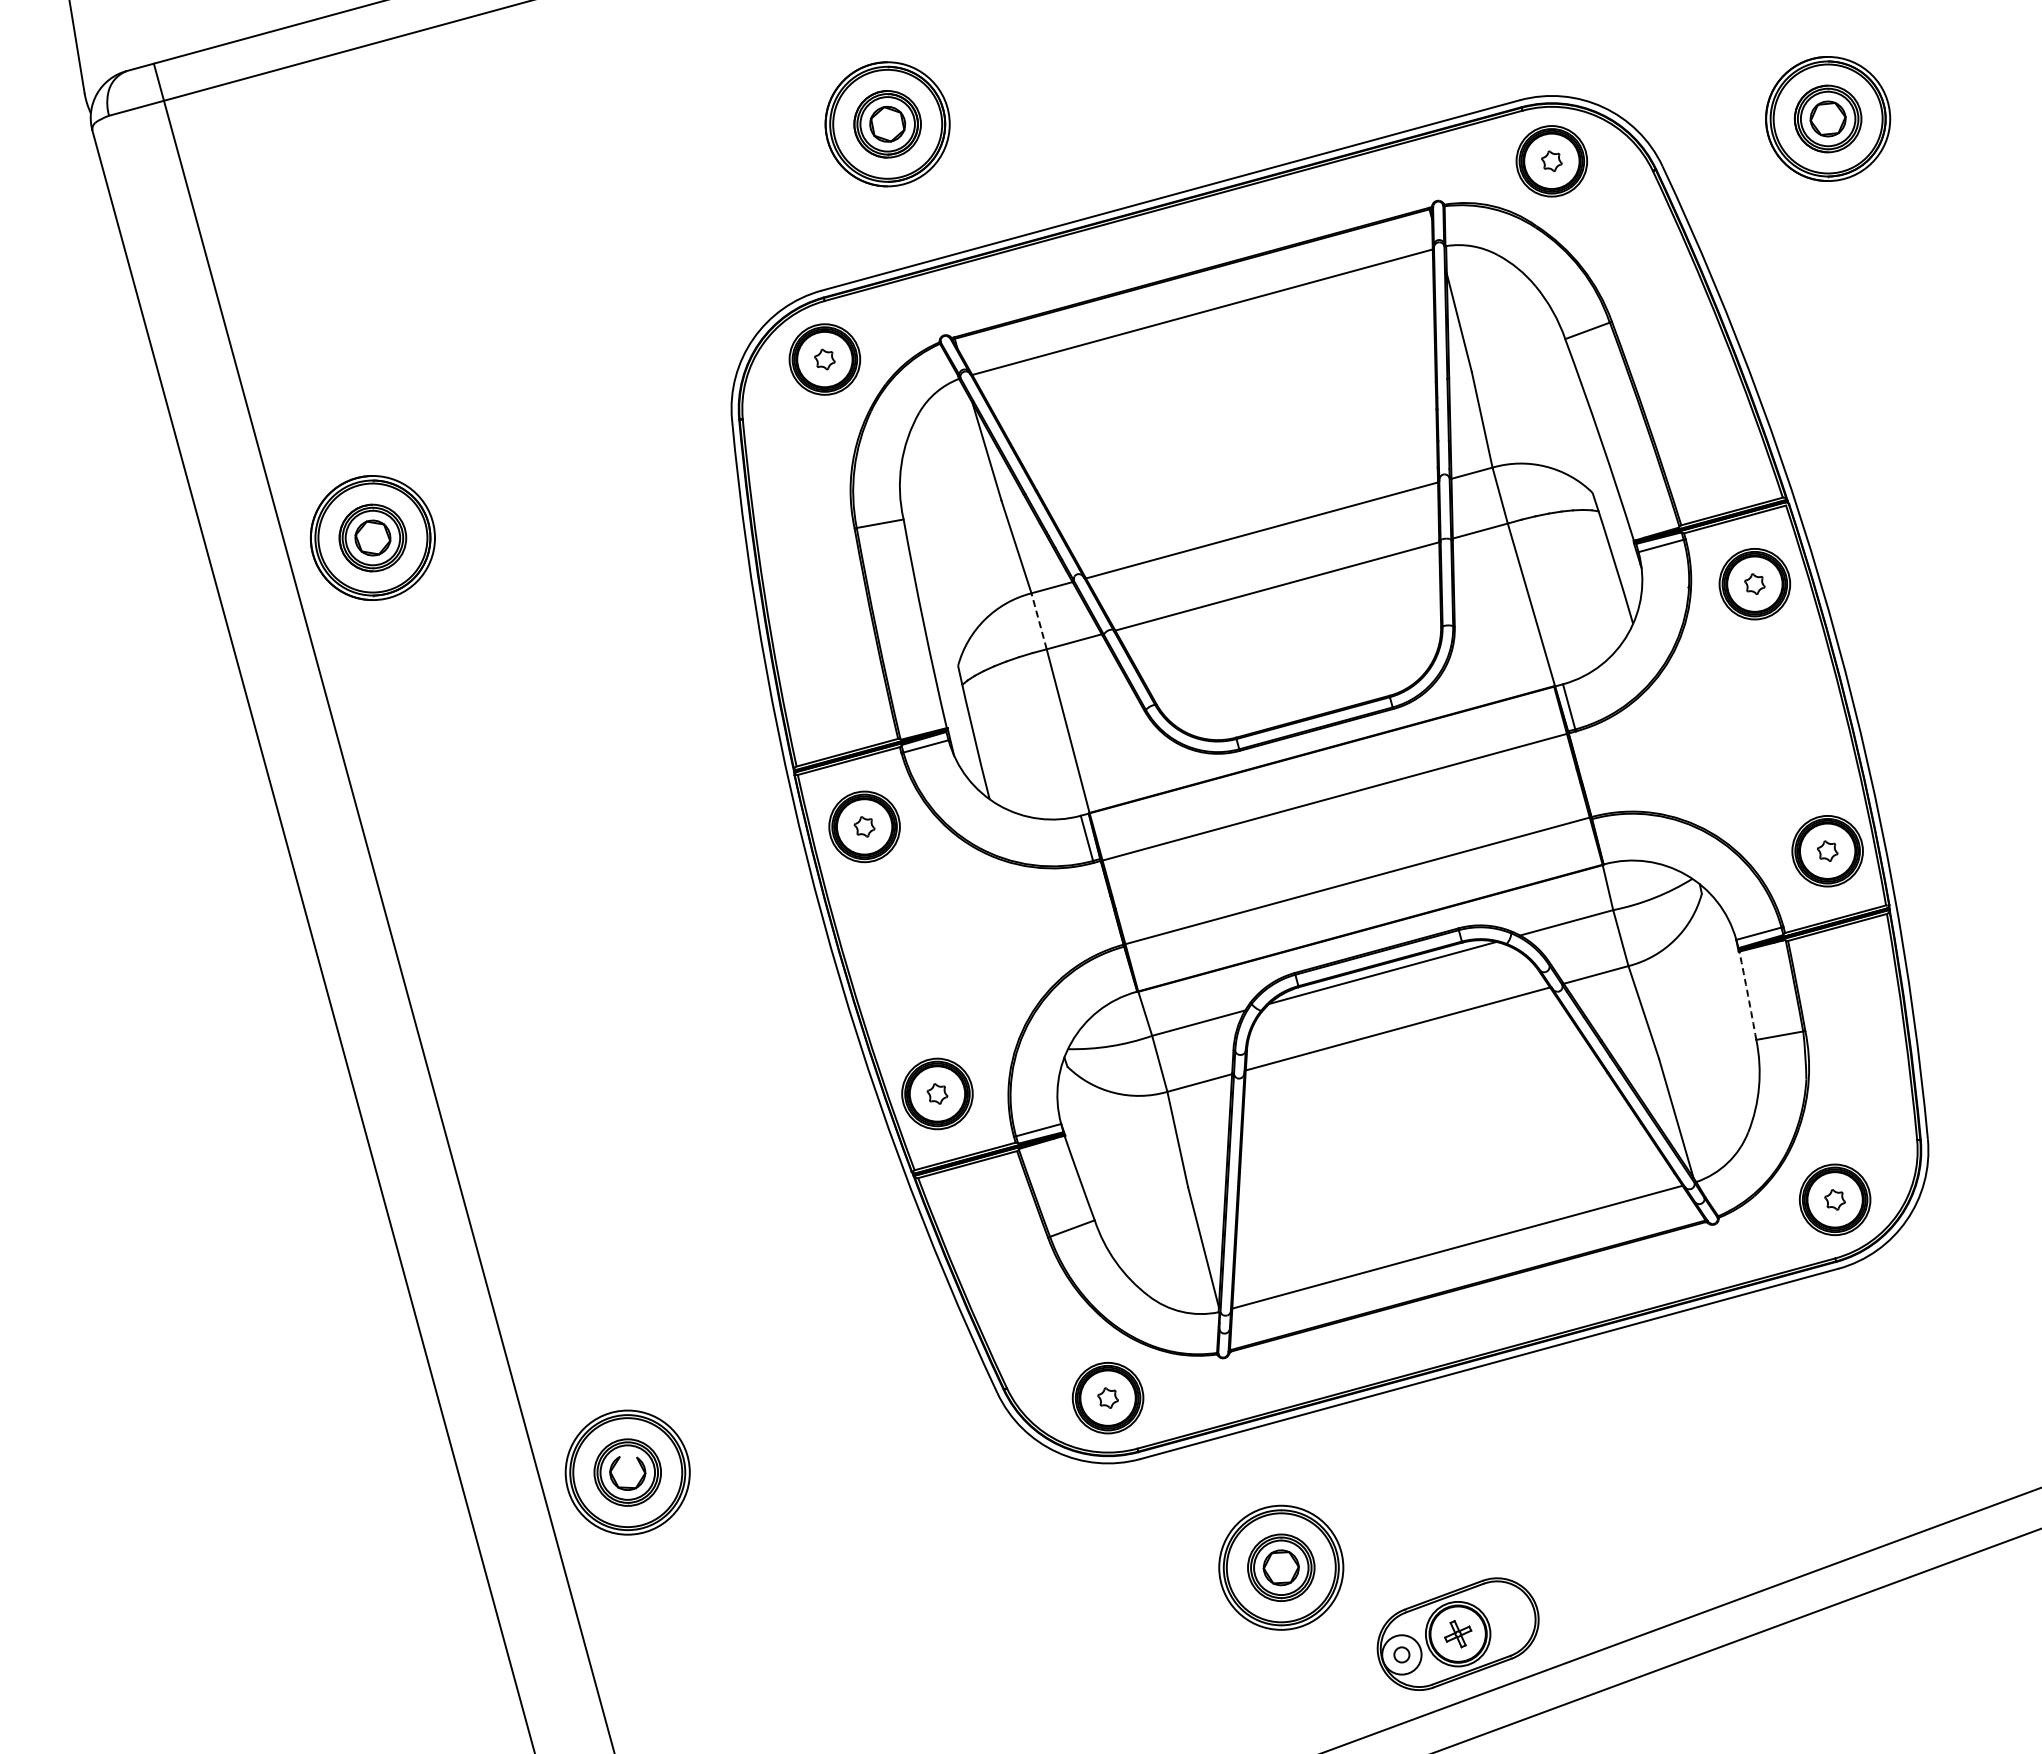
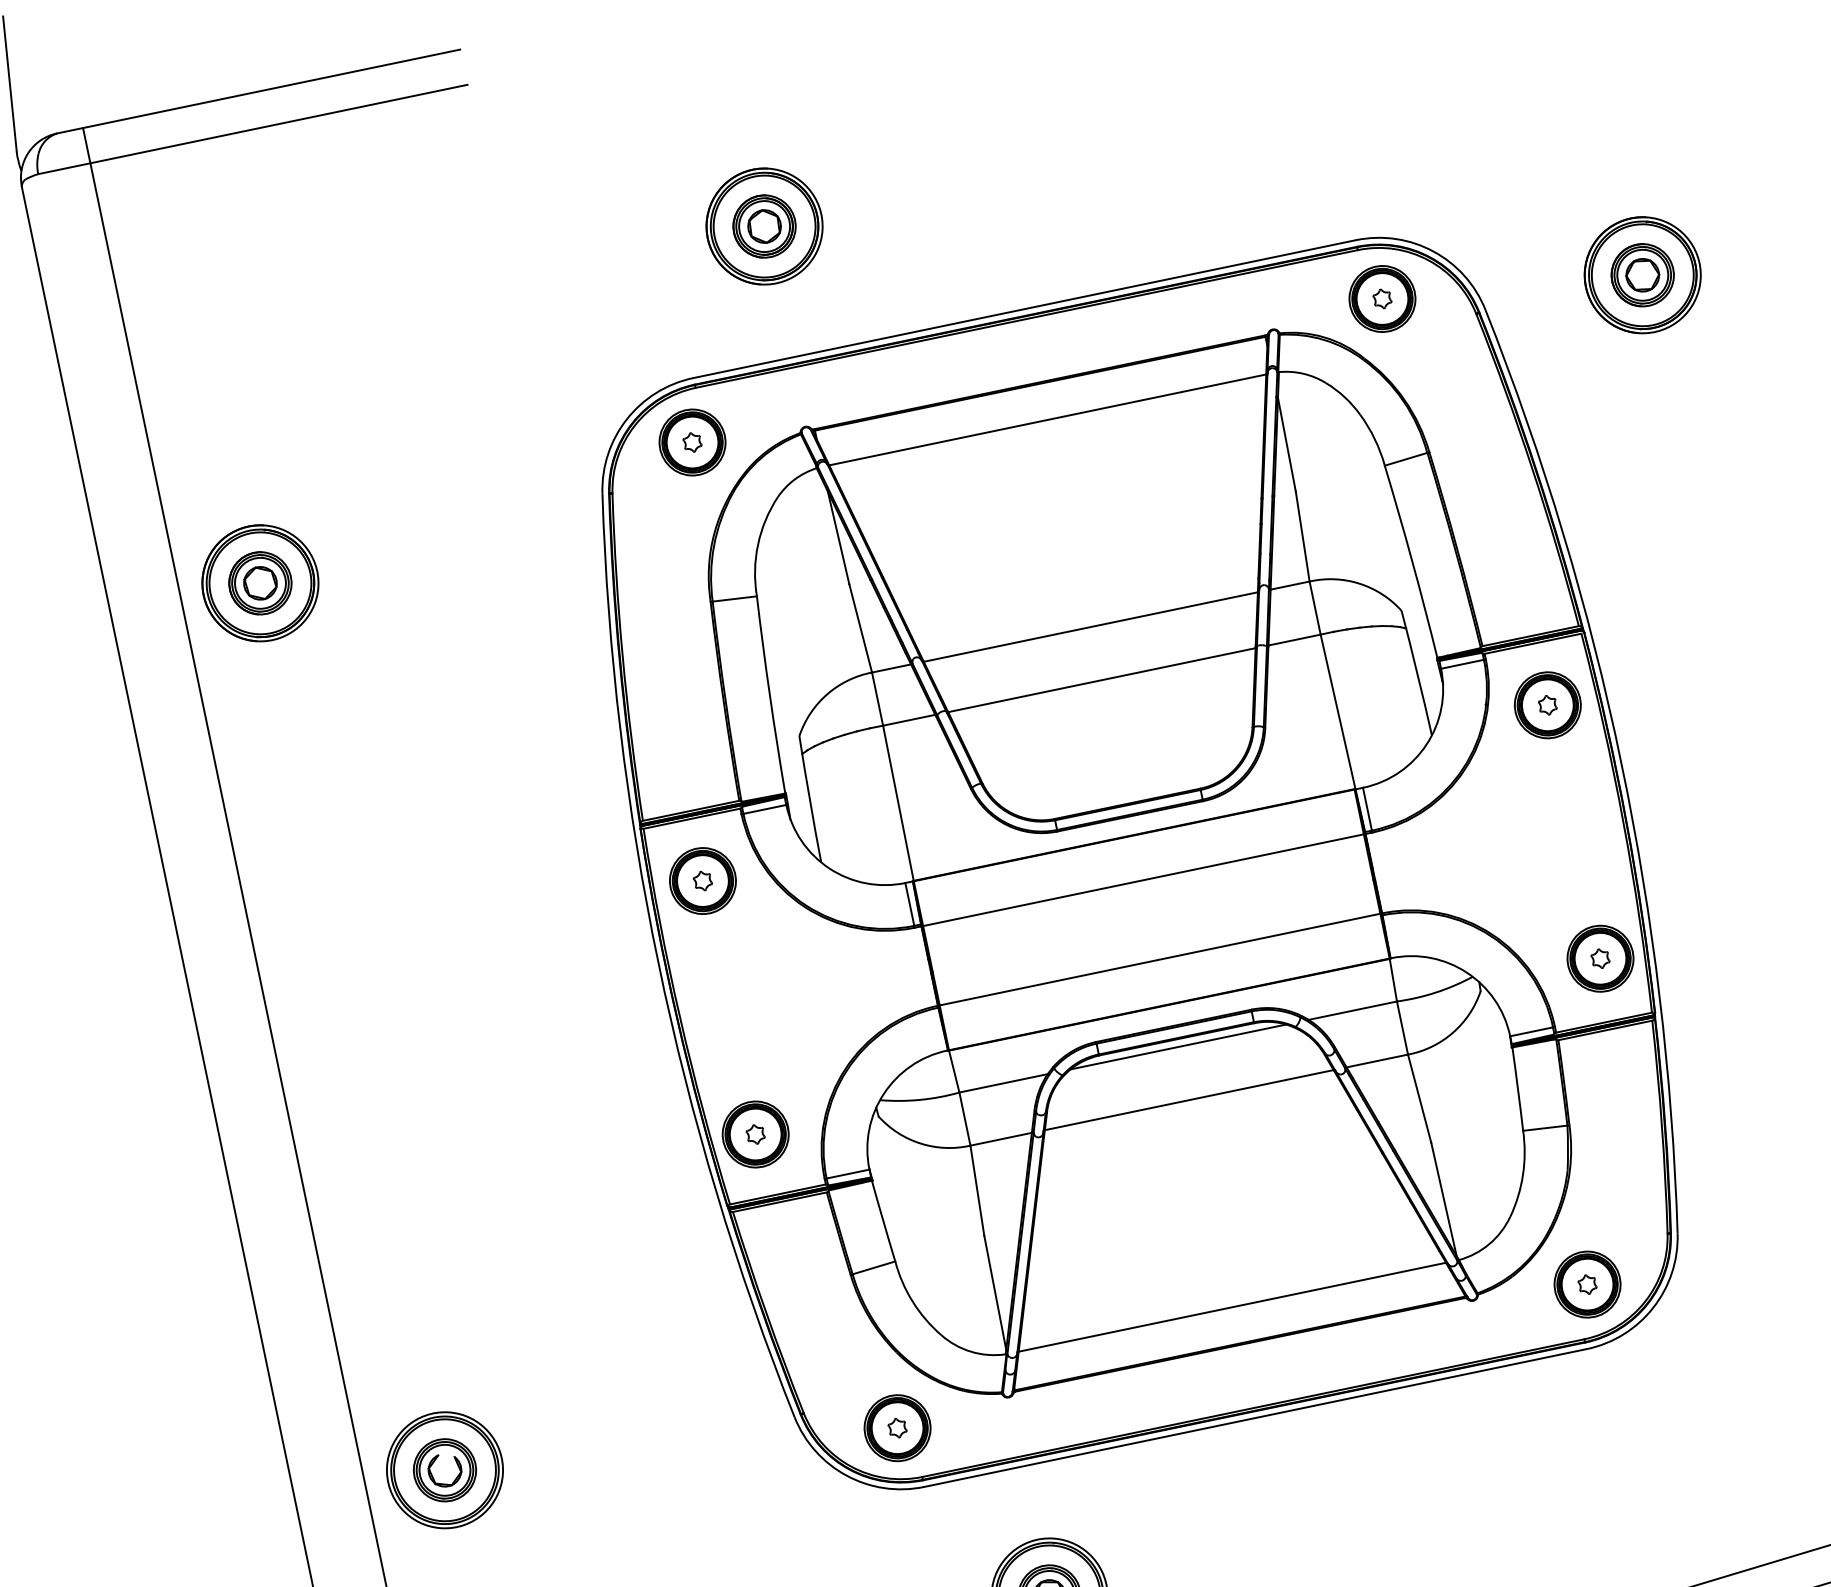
line: (1038, 620) -> (877, 698), dashed -> solid
arc: (1748, 995) -> (1518, 1088), dashed -> solid

